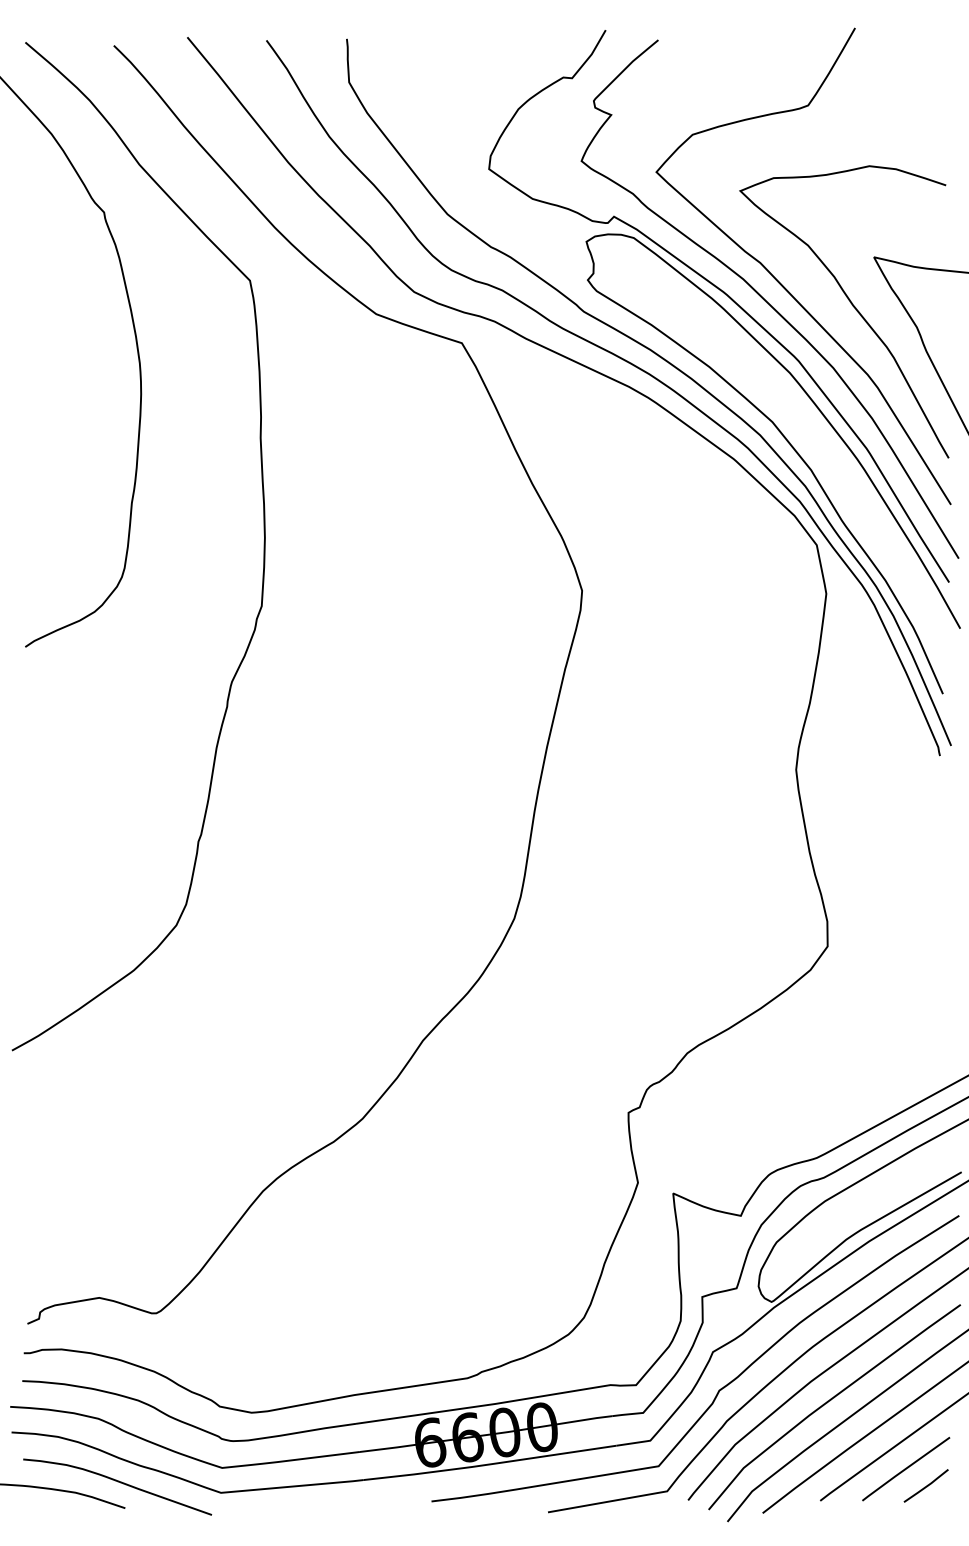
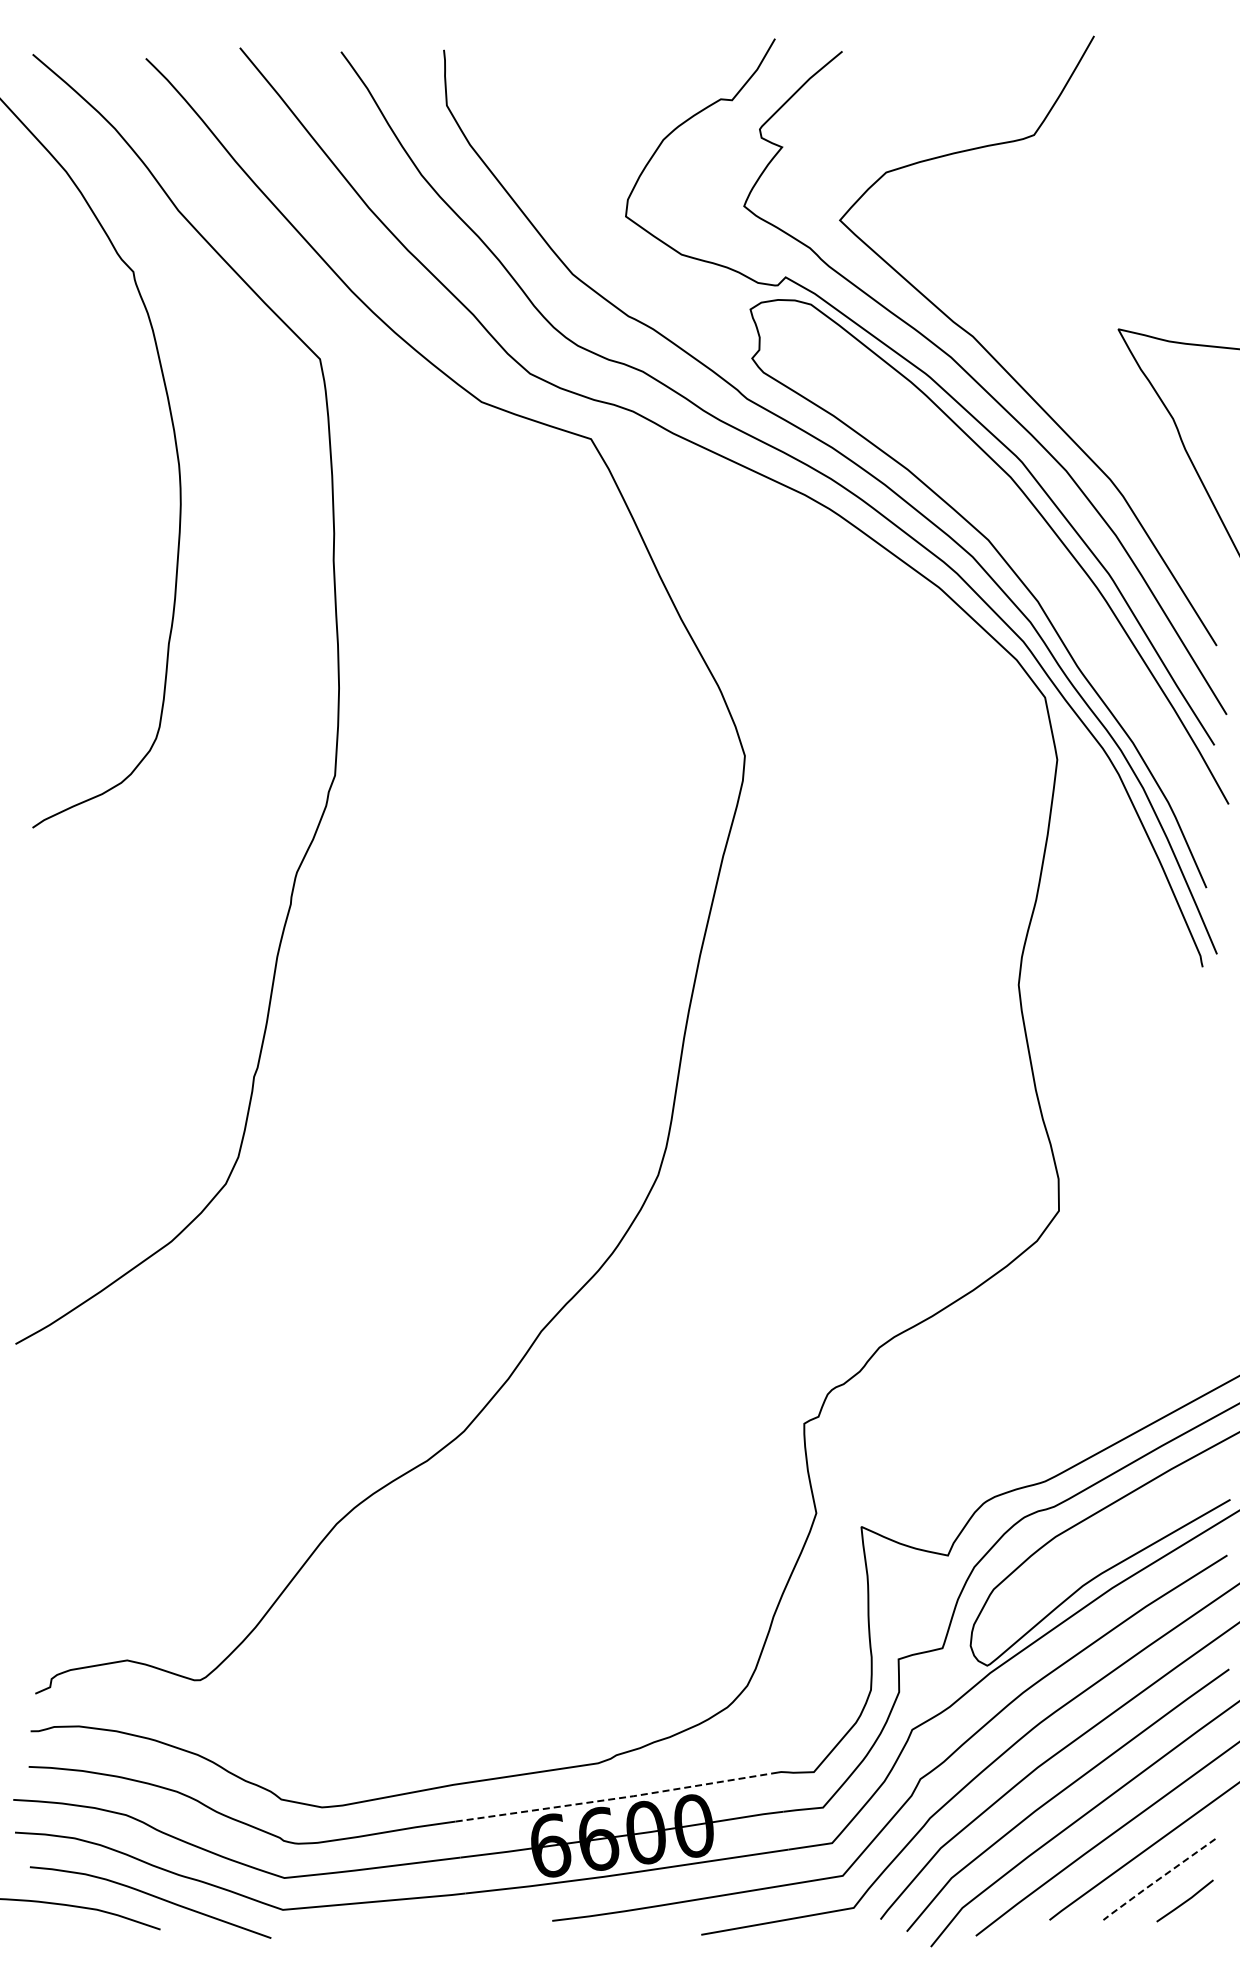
curve: (852, 305) -> (1090, 391), removed
line: (482, 1405) -> (617, 1798), solid -> dashed
line: (904, 1469) -> (1157, 1880), solid -> dashed

